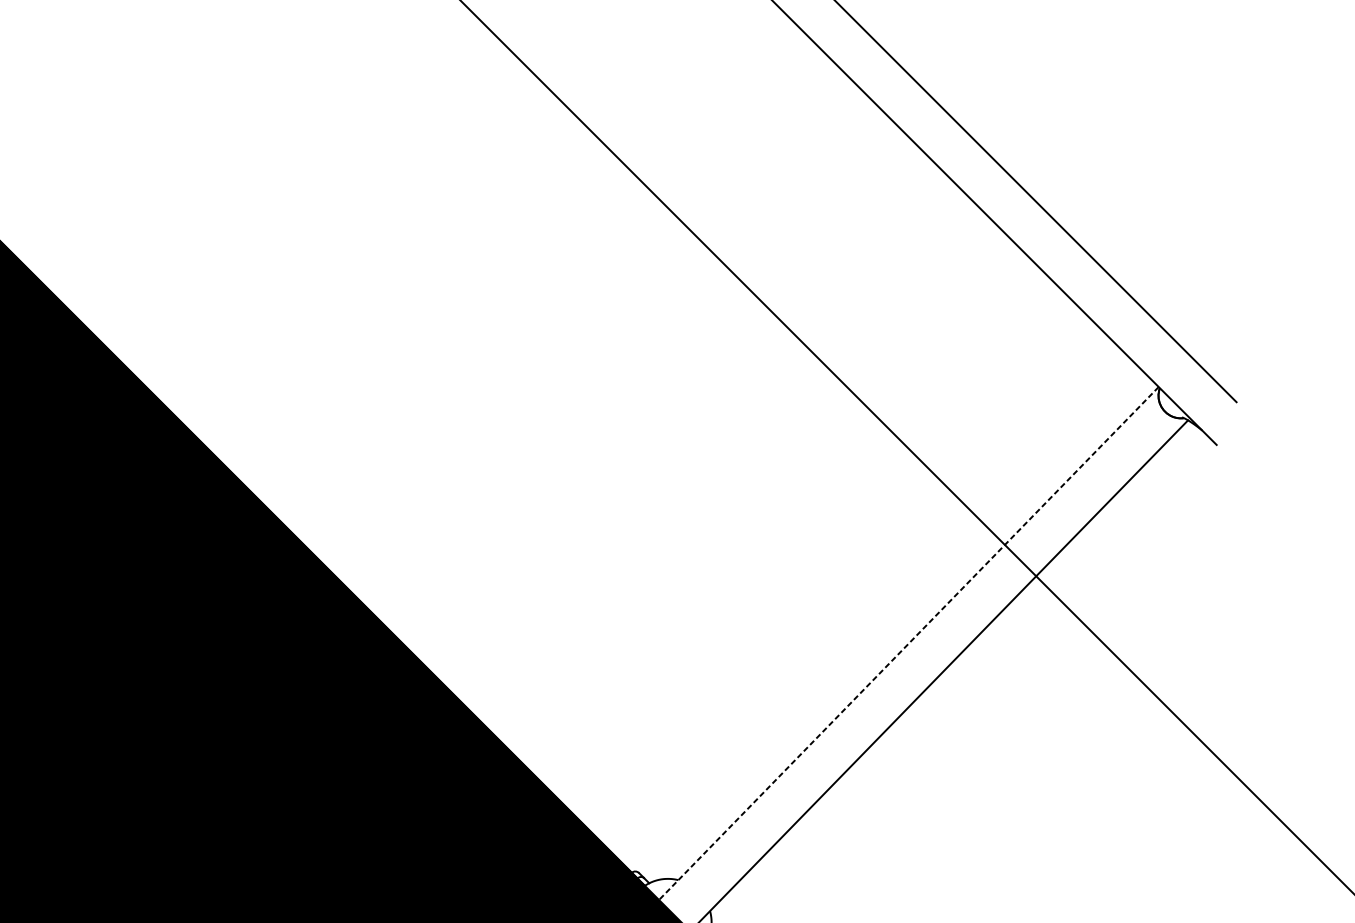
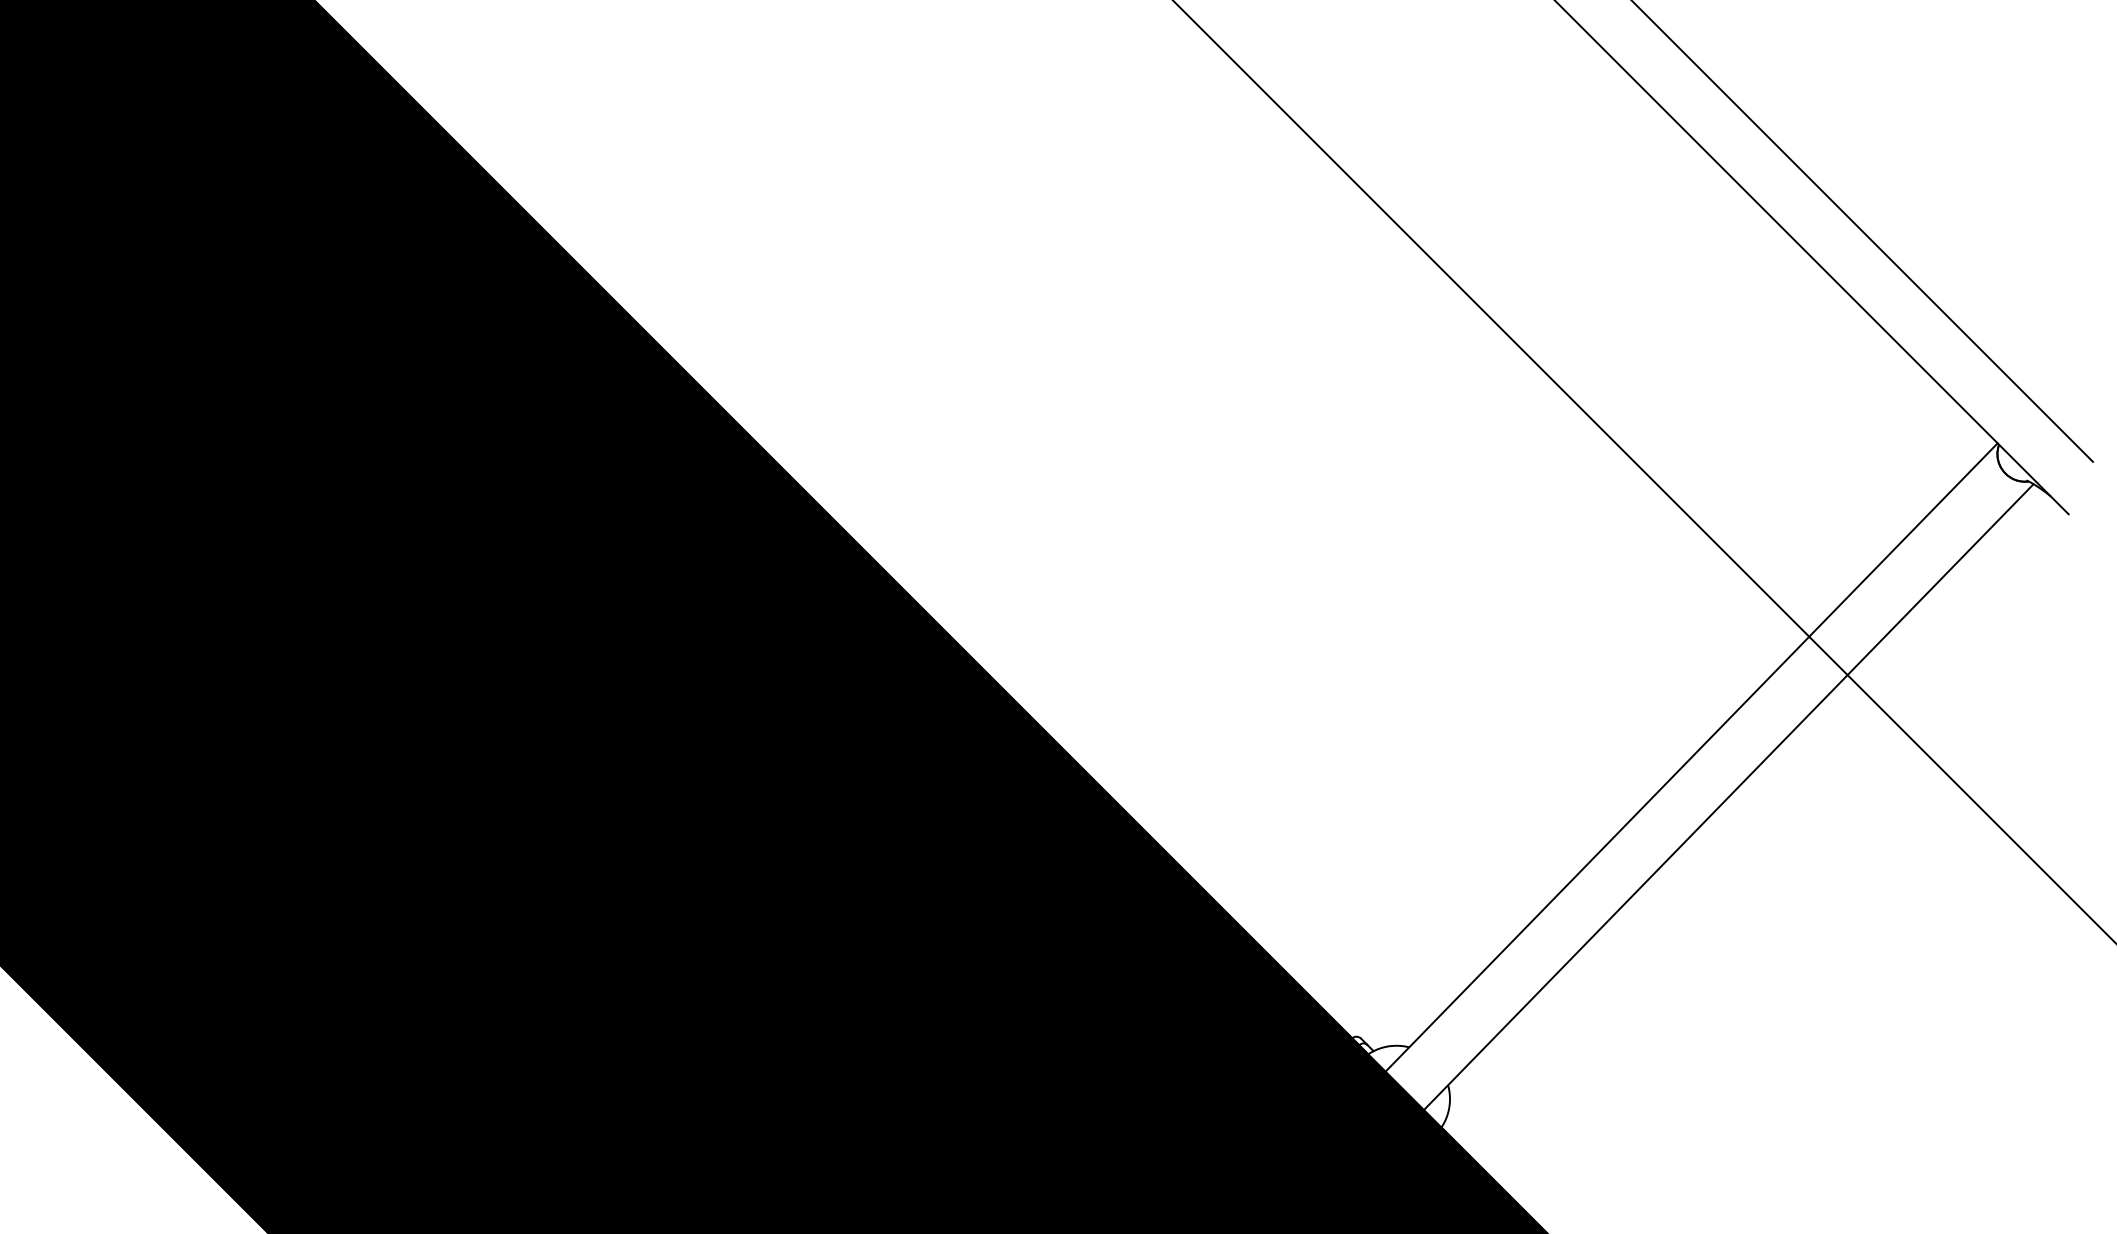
line: (906, 645) -> (1688, 760), dashed -> solid

